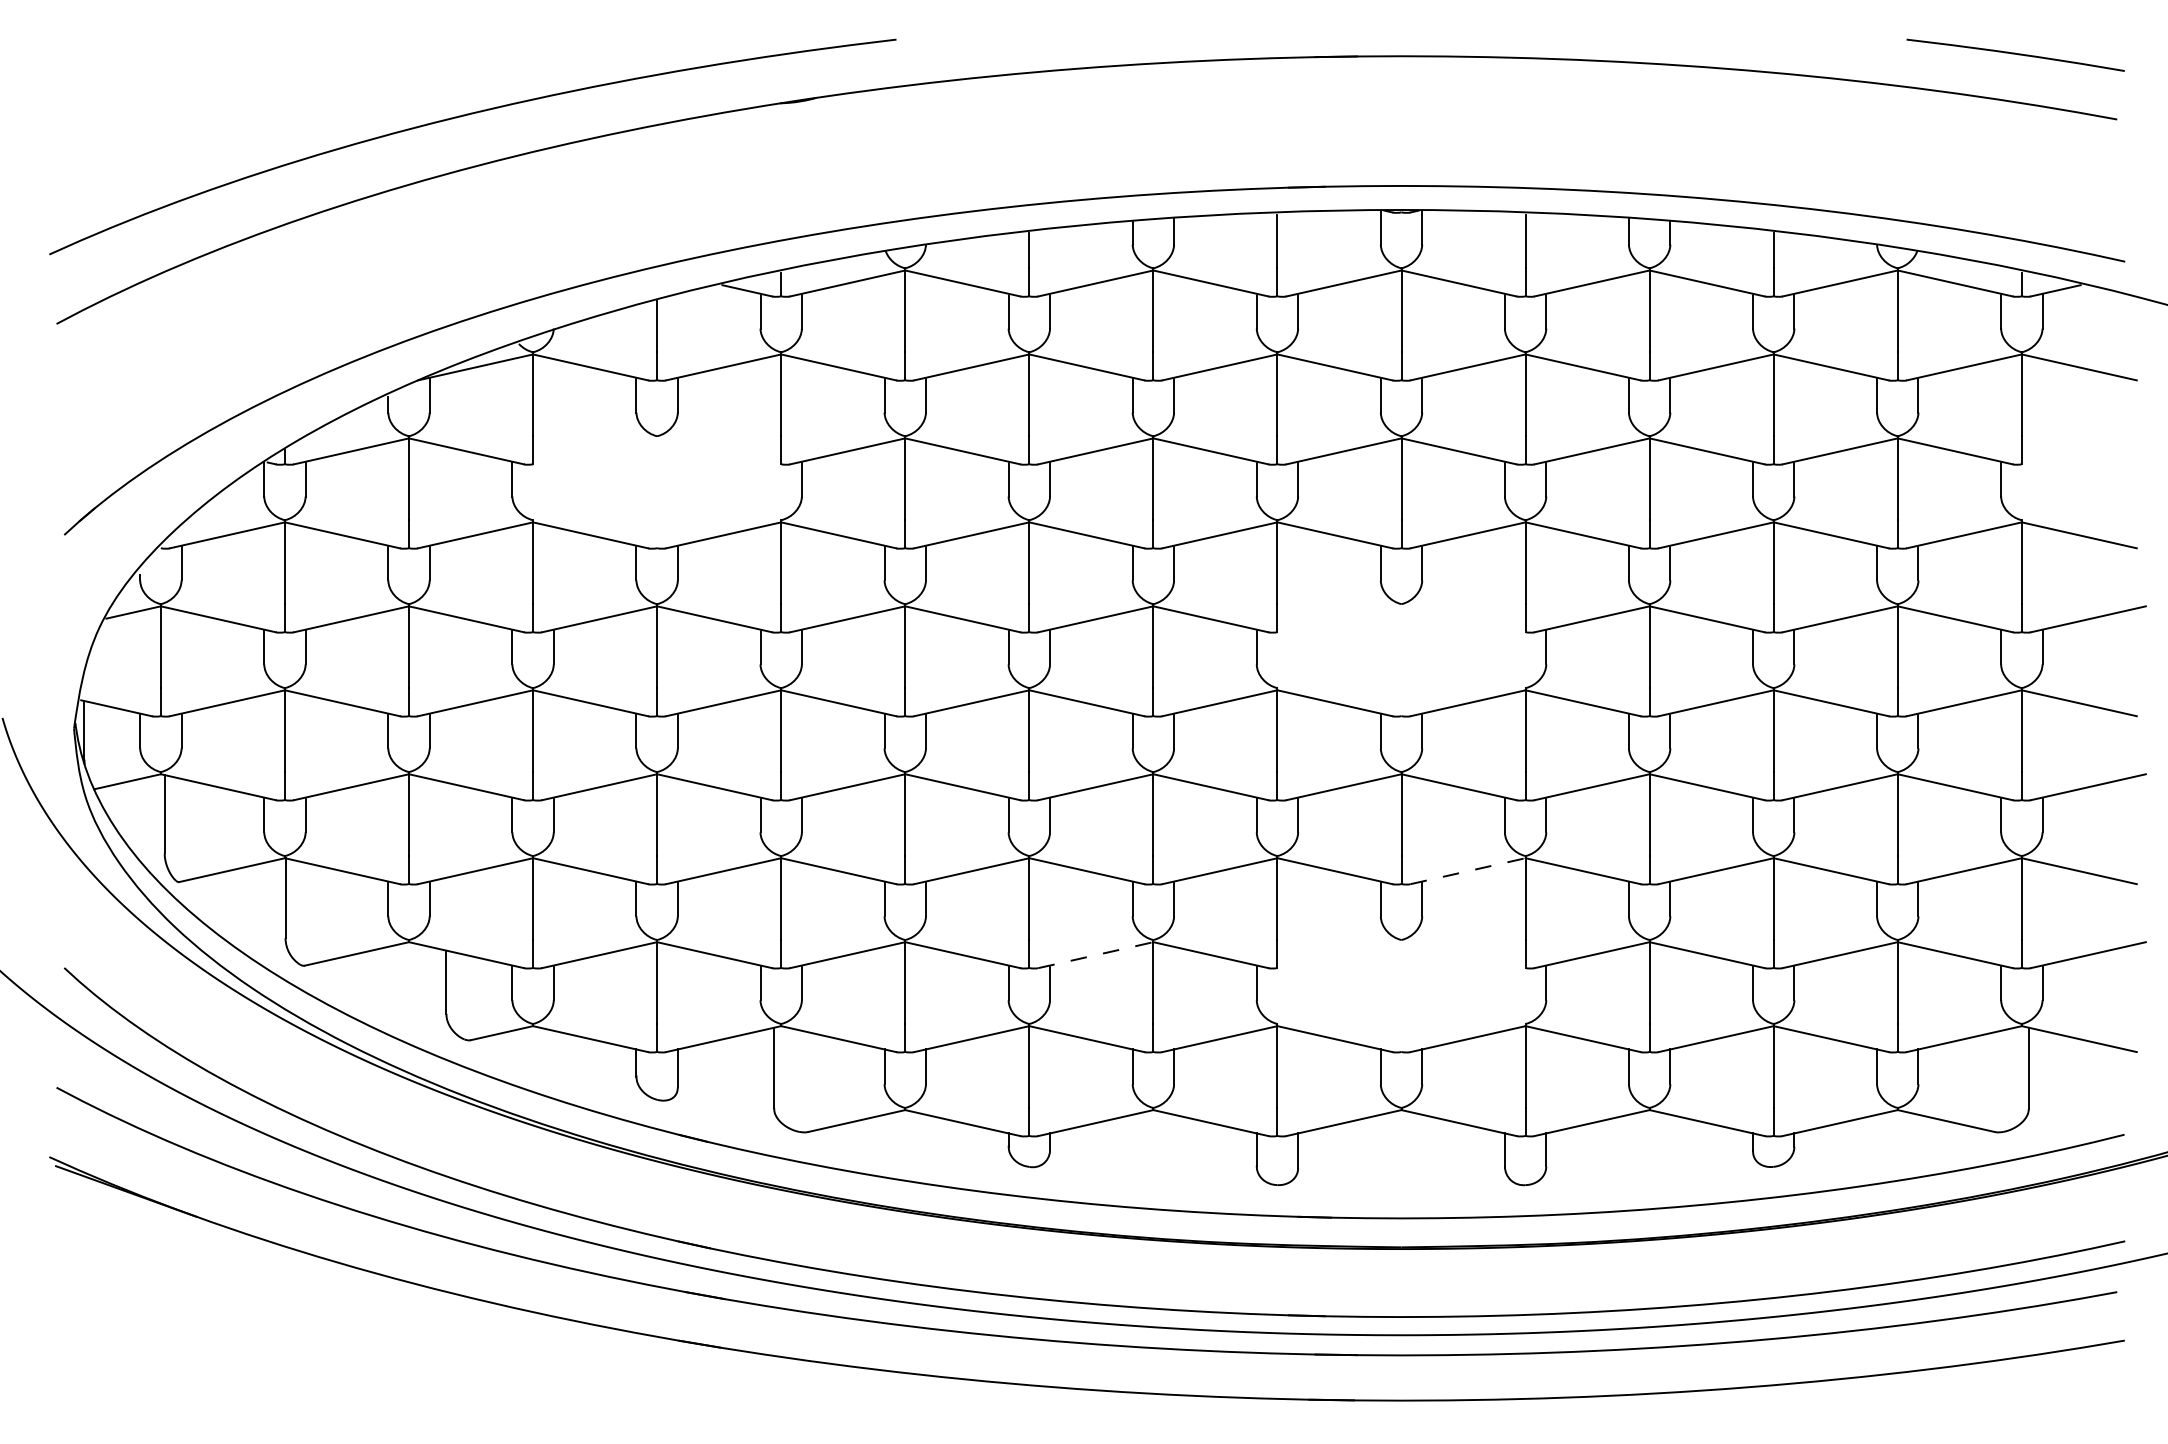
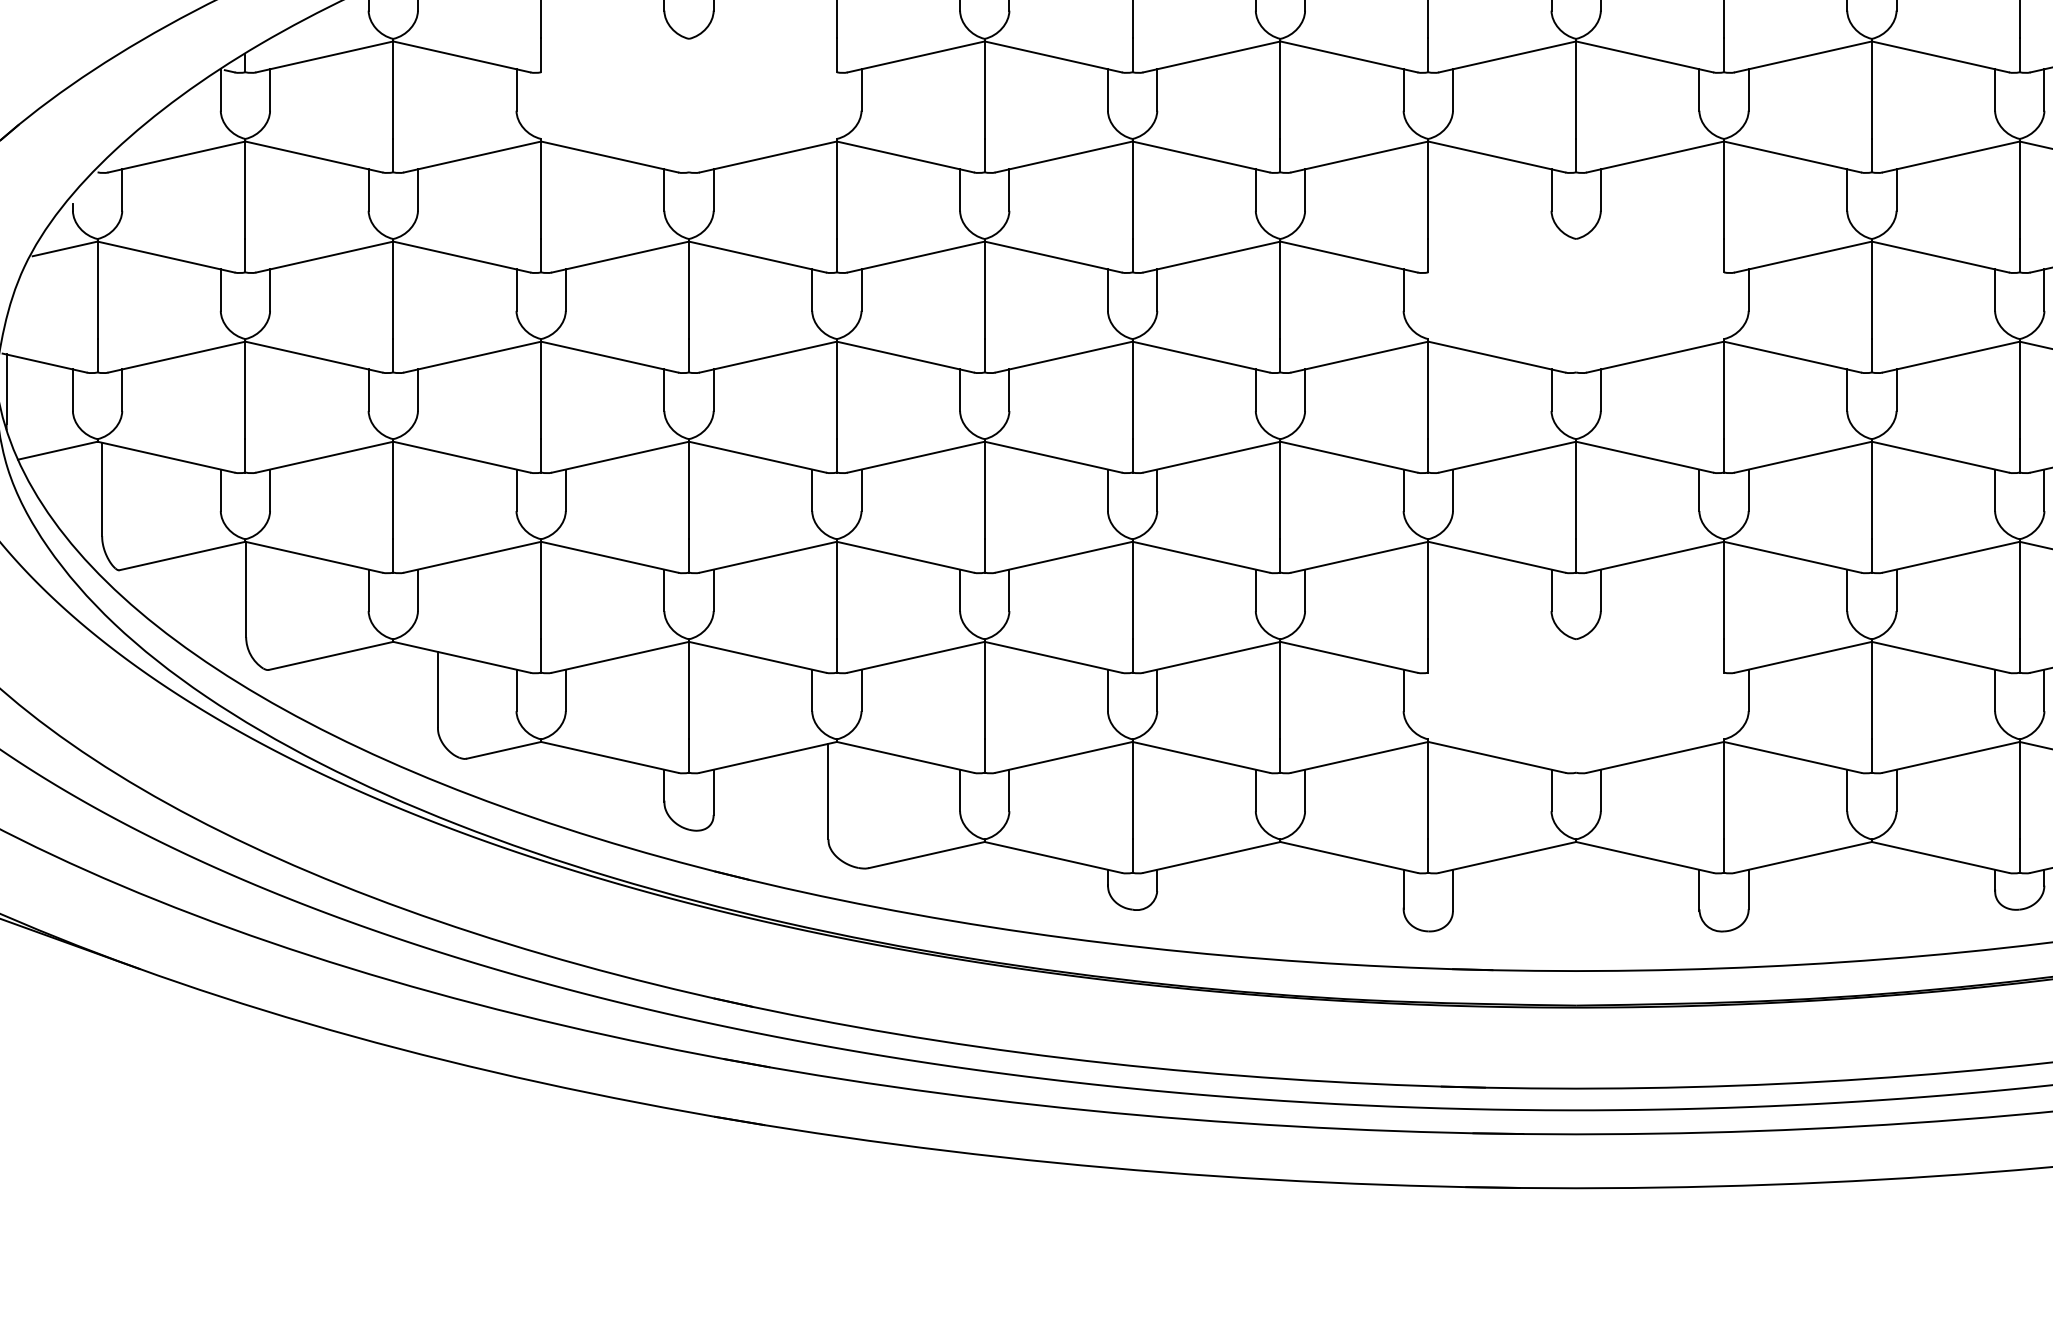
line: (1468, 871) -> (1655, 557), dashed -> solid
line: (1095, 955) -> (1211, 657), dashed -> solid

